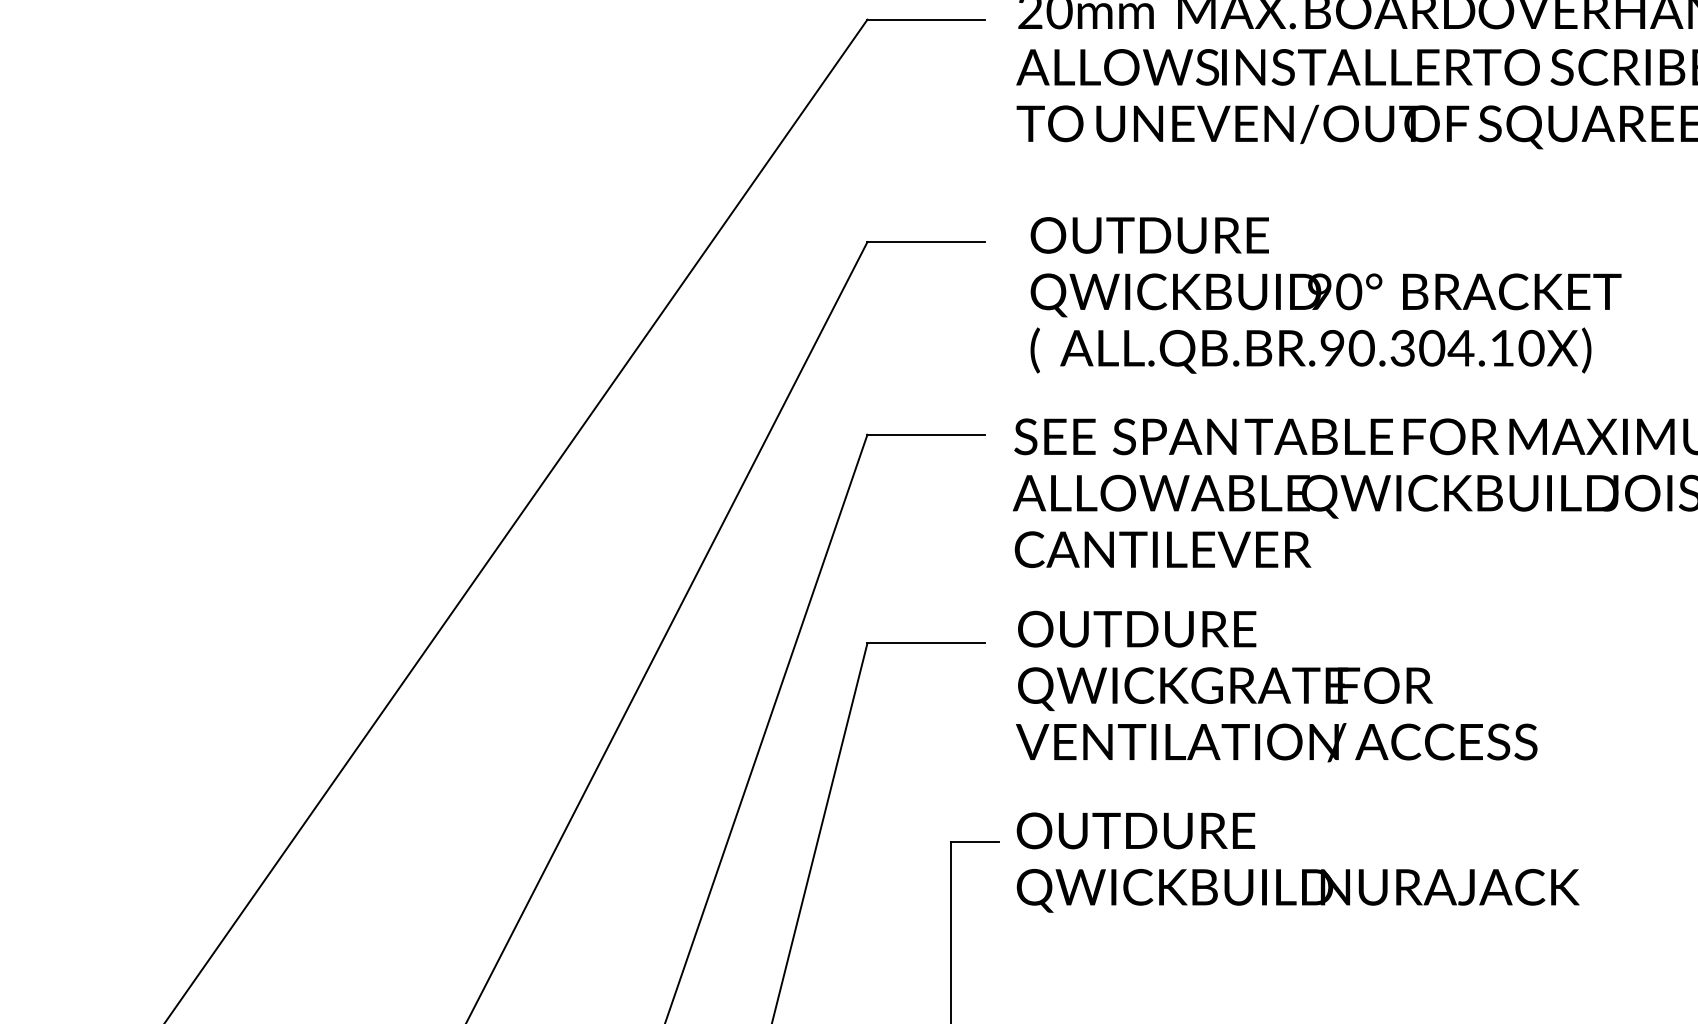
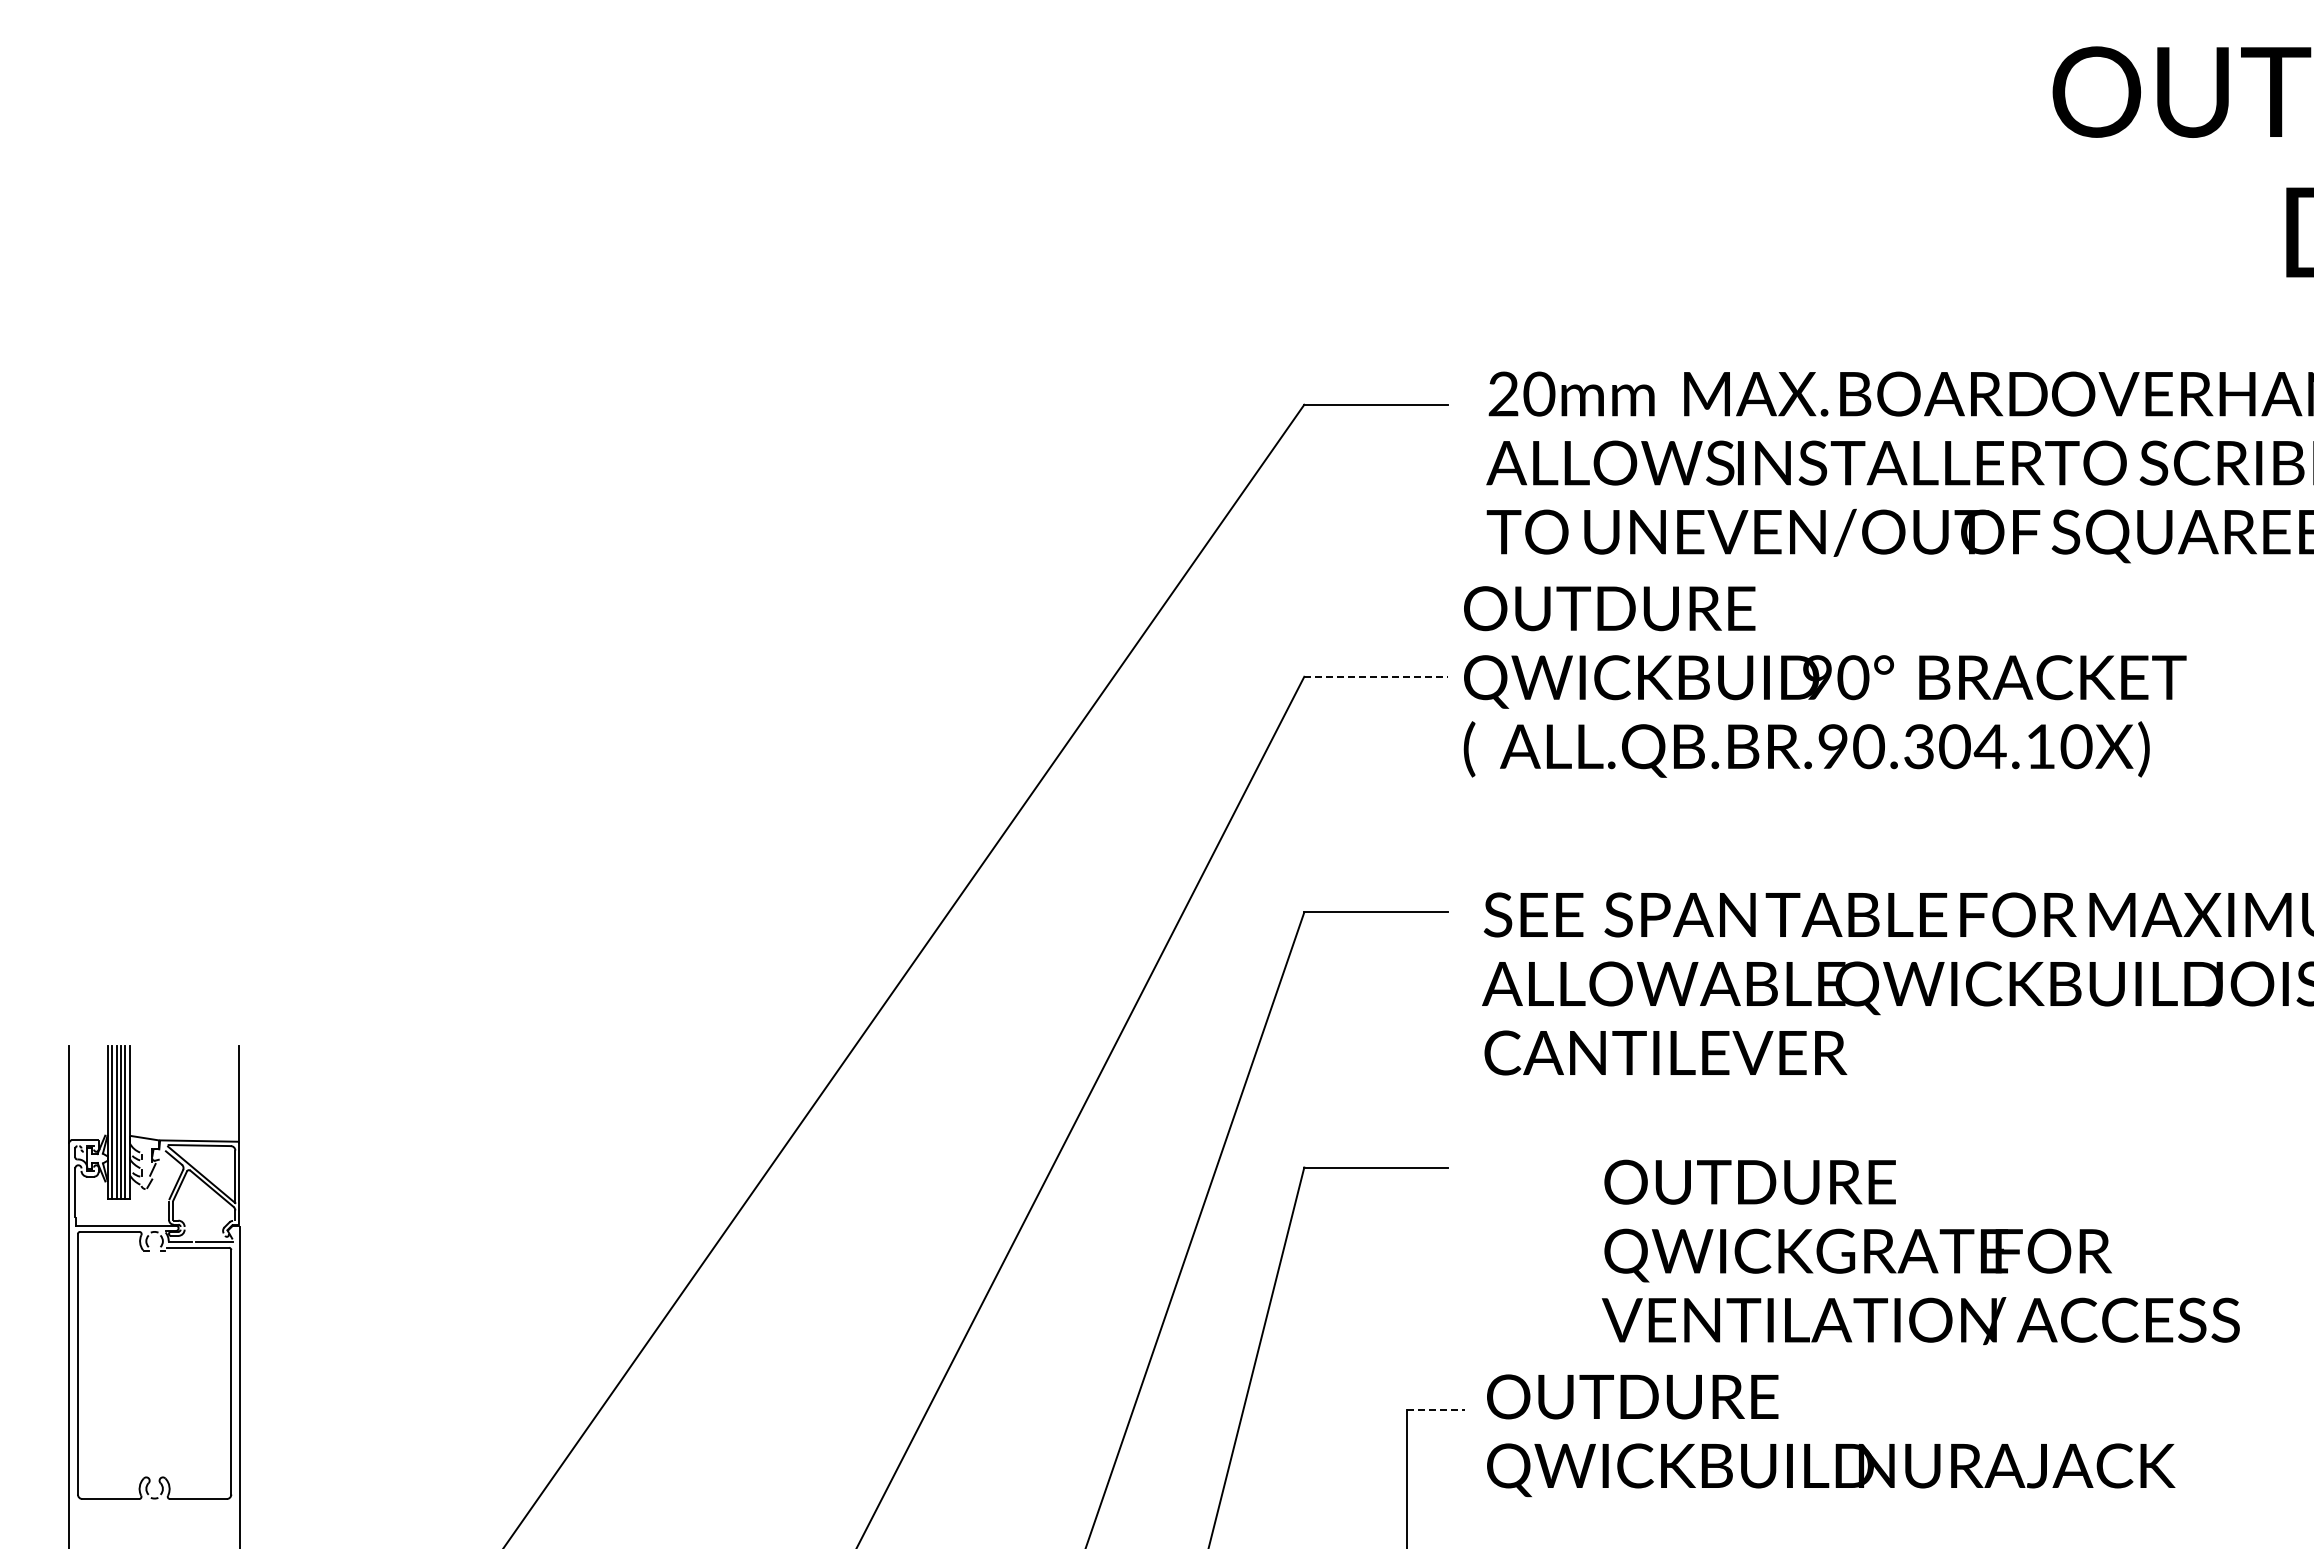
line: (926, 241) -> (1376, 676), solid -> dashed
text: (1325, 295) -> (1824, 681), moved
text: (1276, 686) -> (1920, 1252), moved
line: (975, 841) -> (1436, 1410), solid -> dashed

